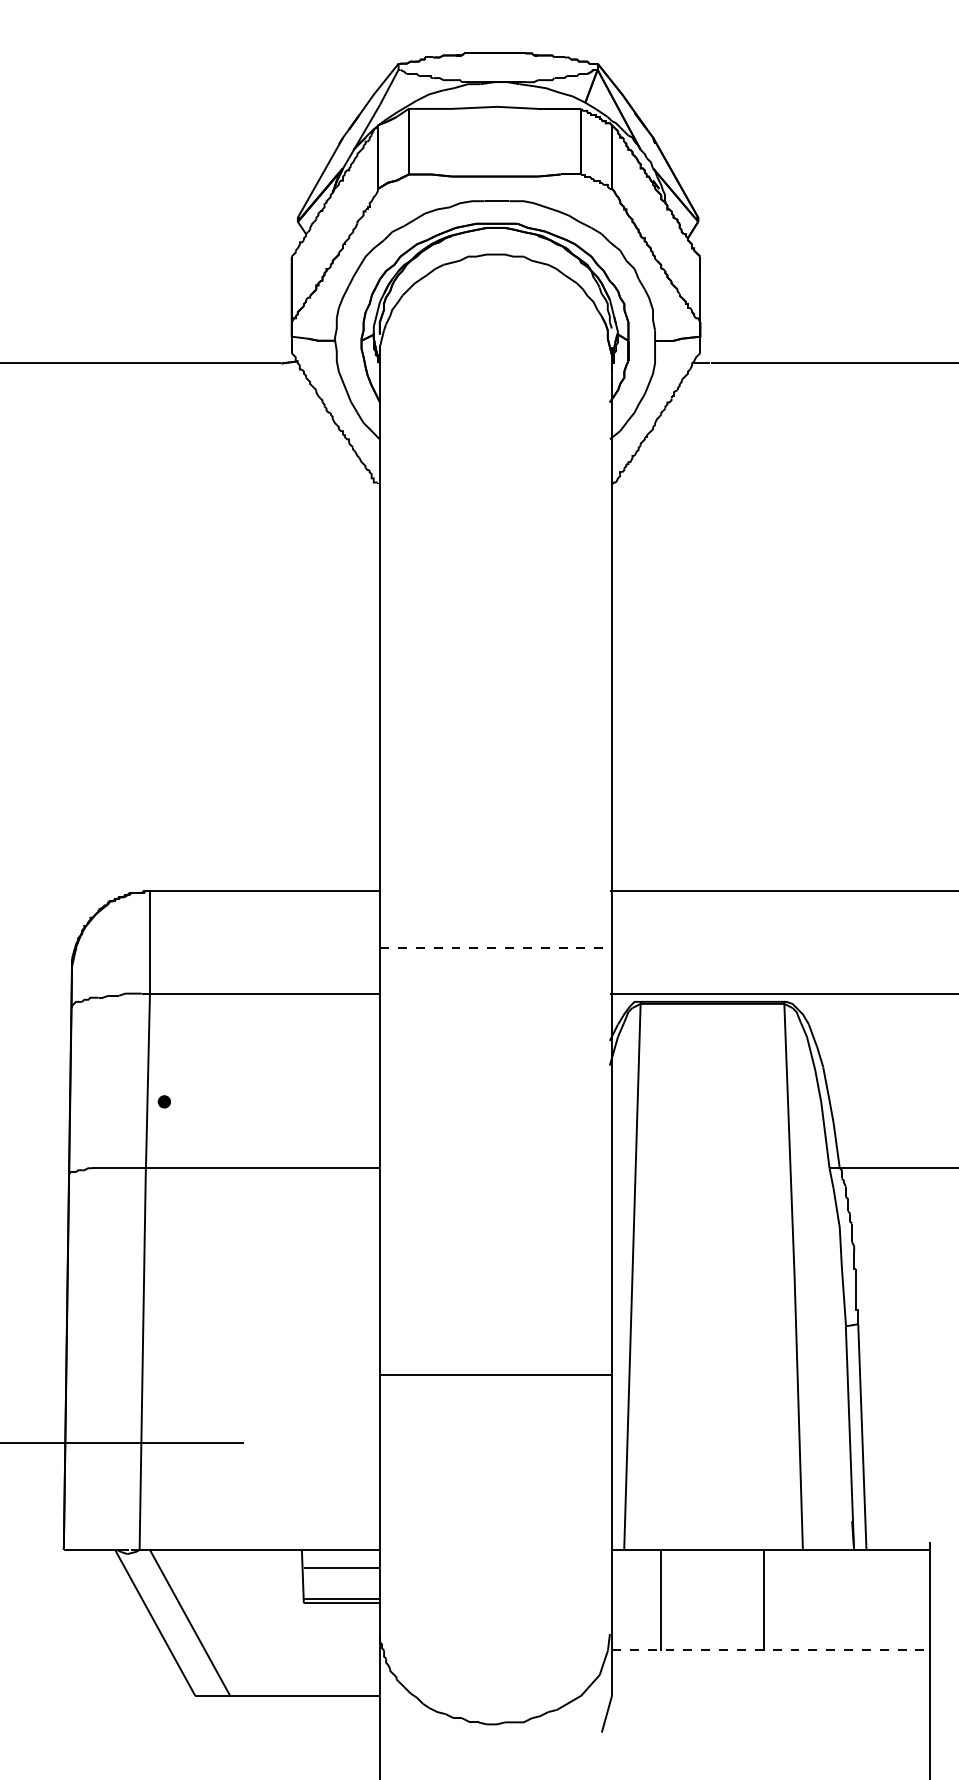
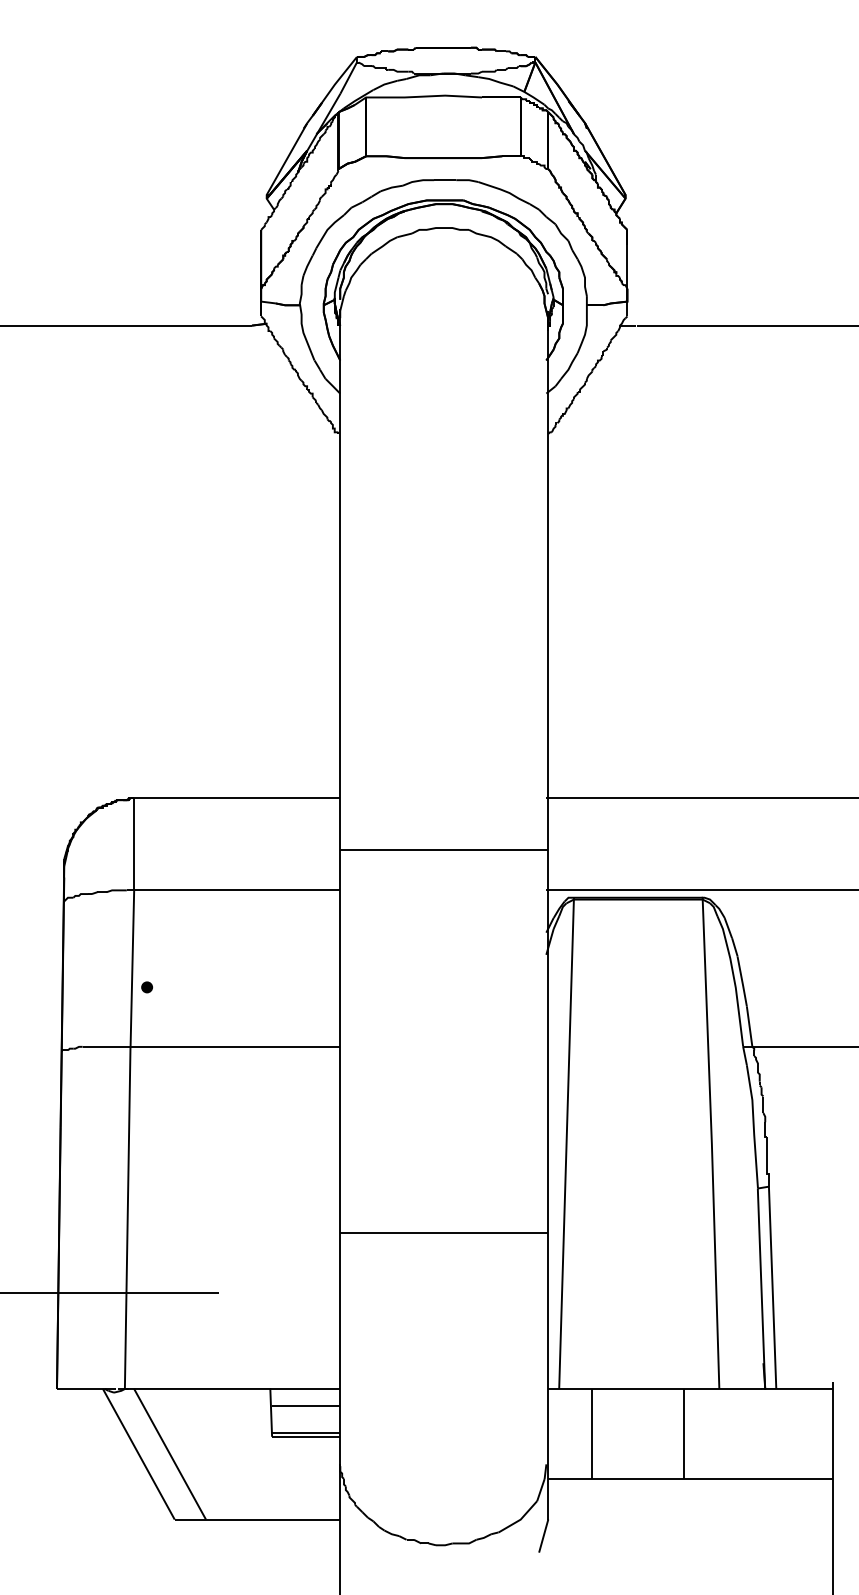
line: (496, 948) -> (444, 849), dashed -> solid
line: (771, 1650) -> (691, 1479), dashed -> solid

